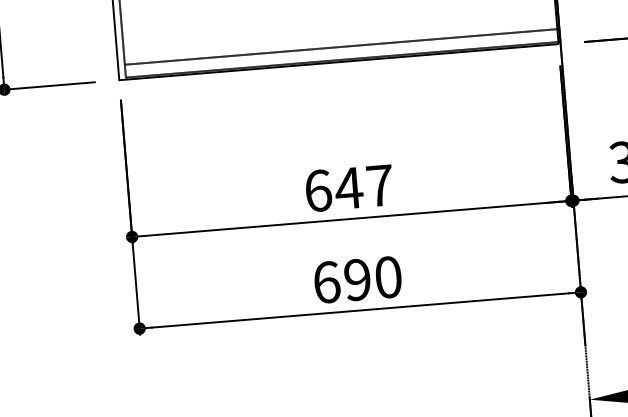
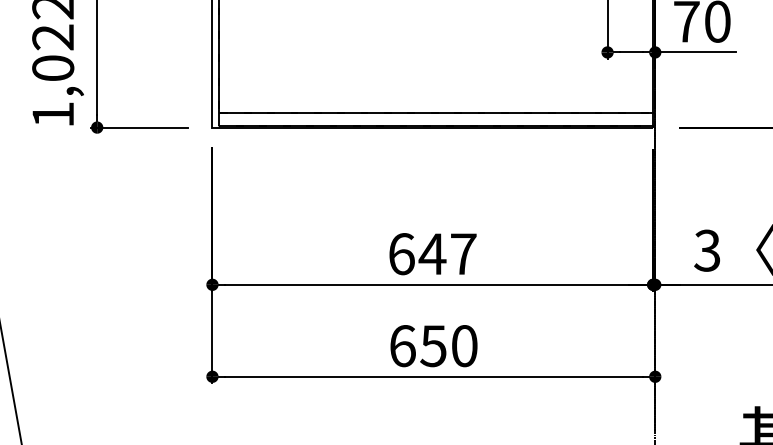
text: (357, 280) -> (433, 346), 690 -> 650

